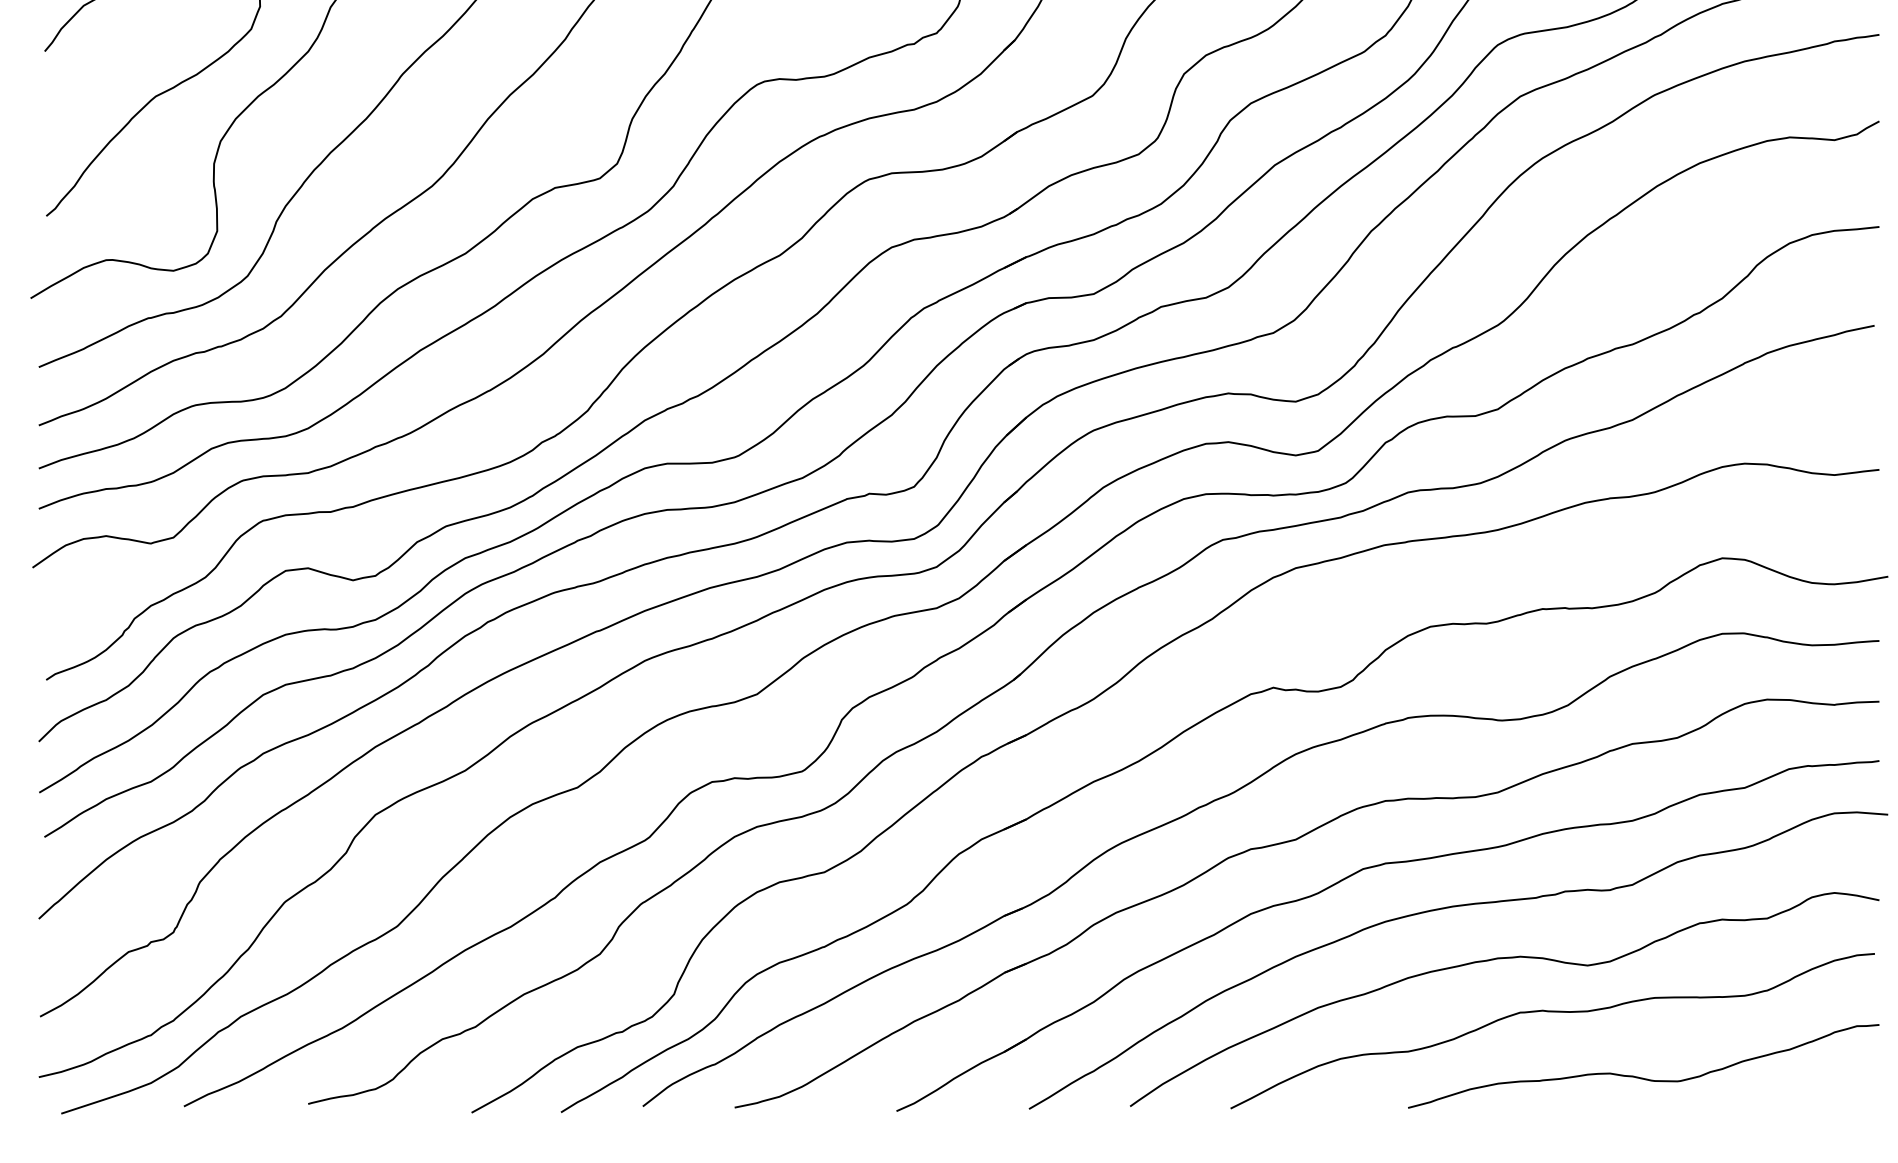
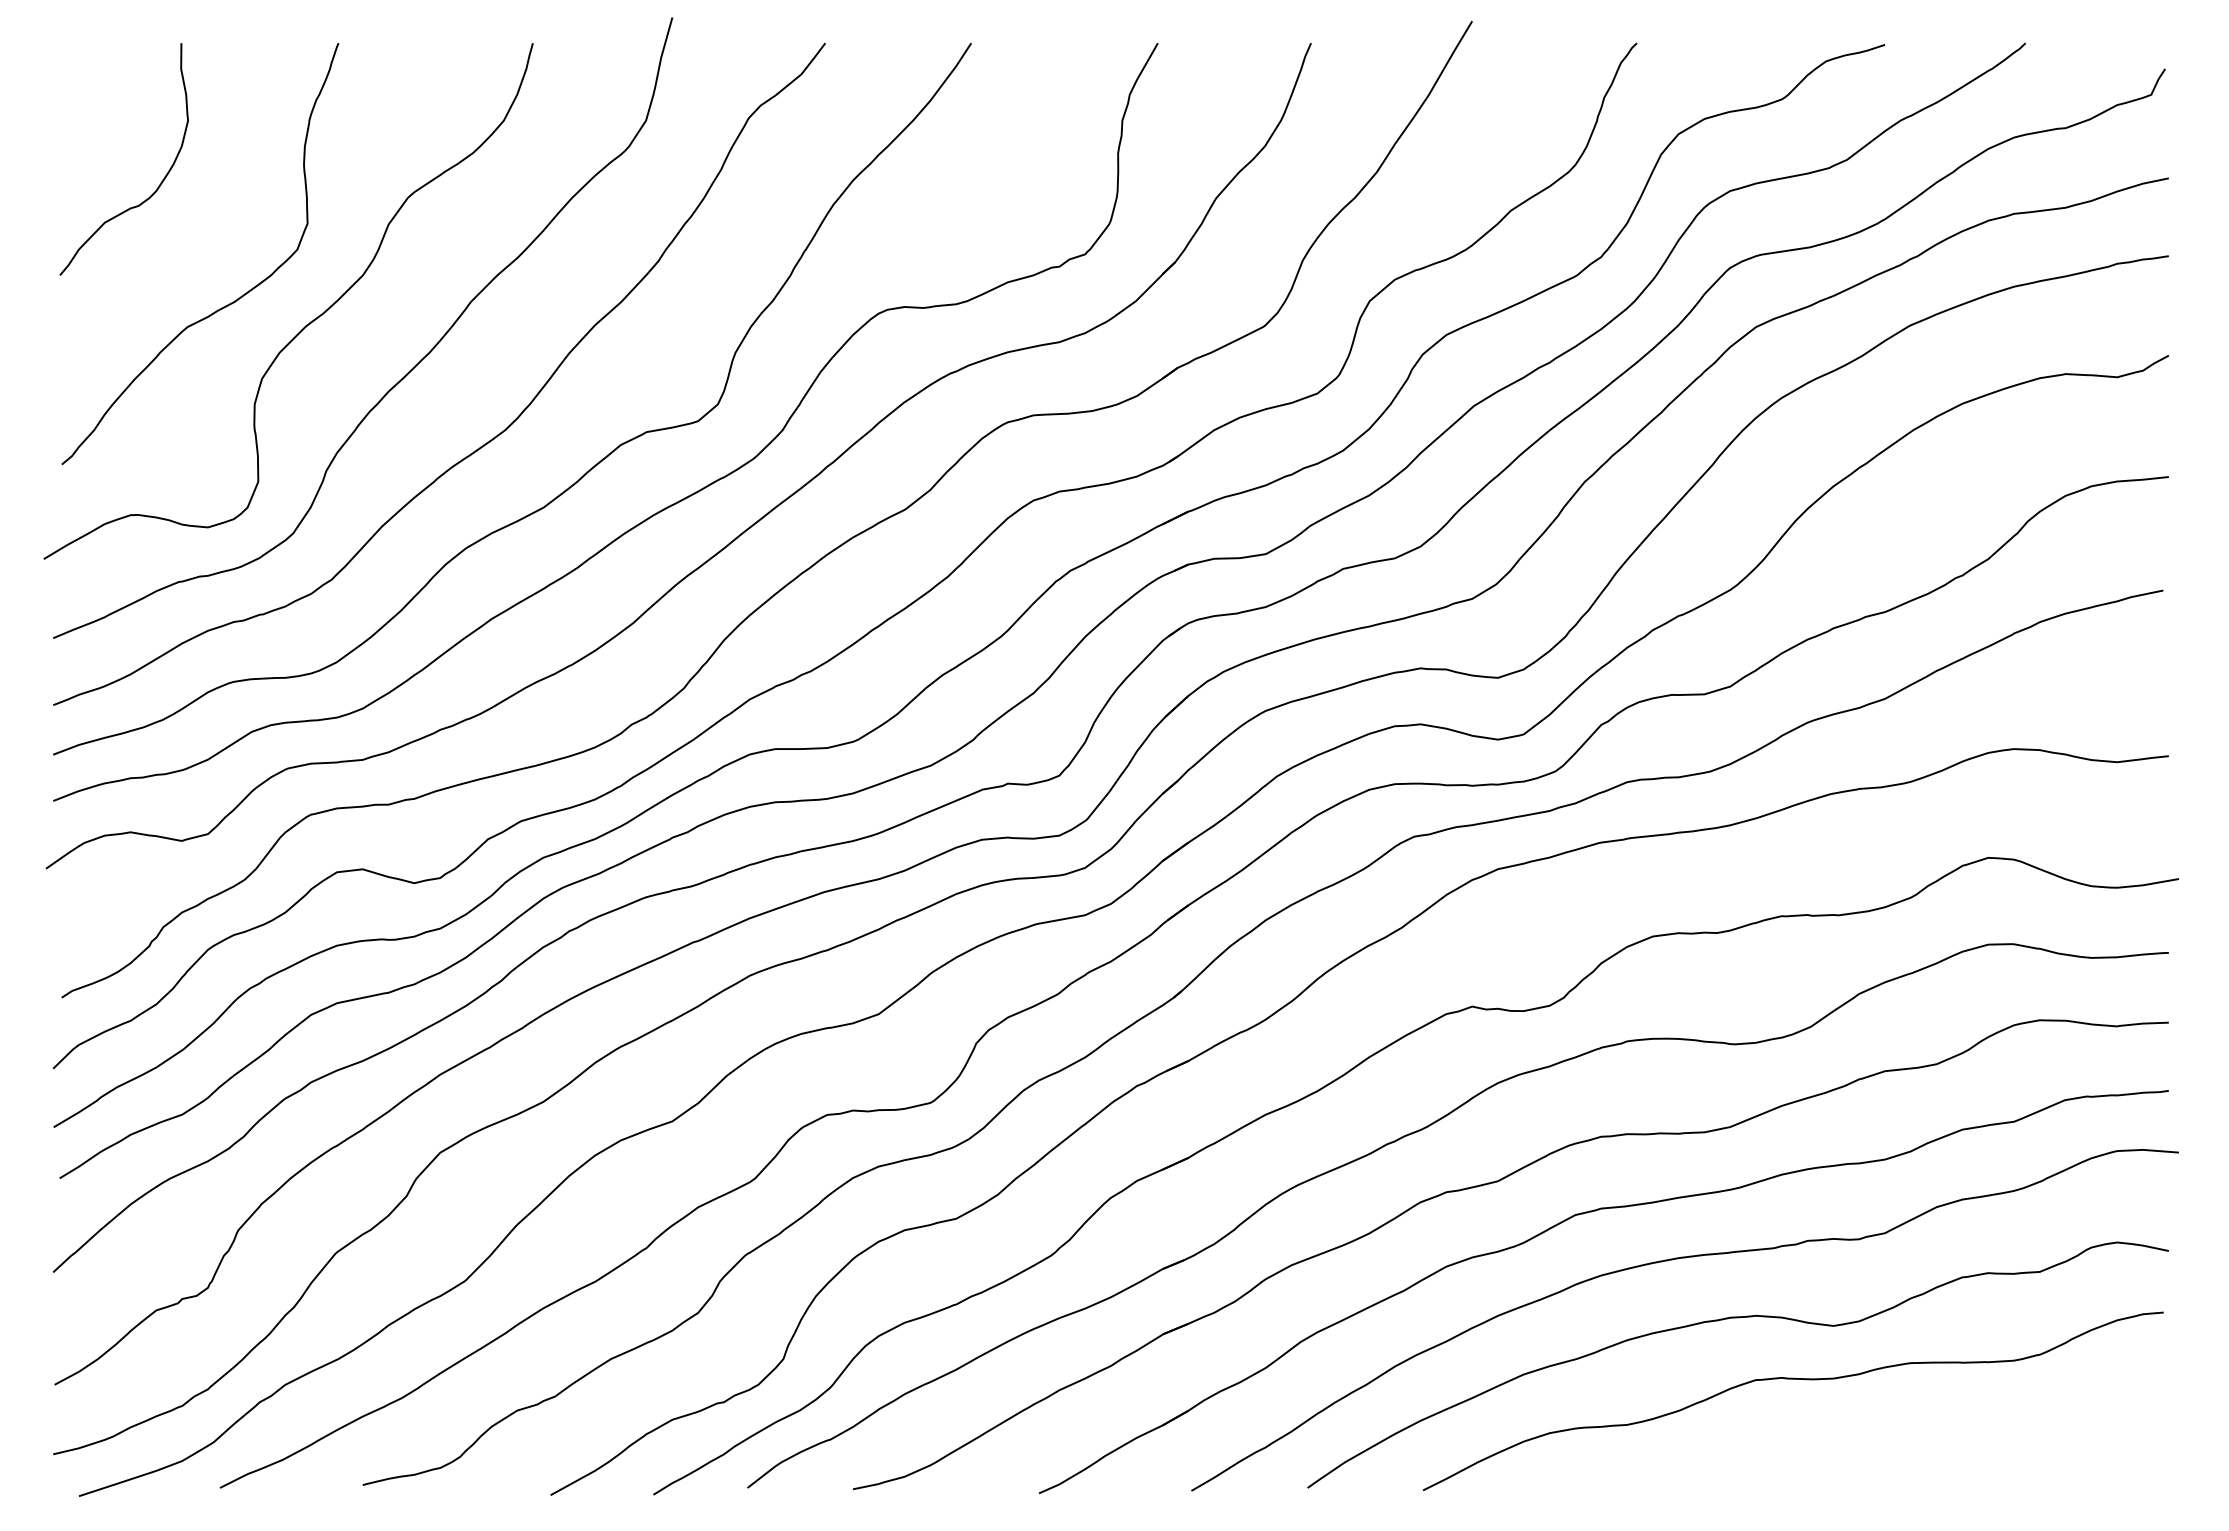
curve: (1641, 1077) -> (1895, 1454), removed

